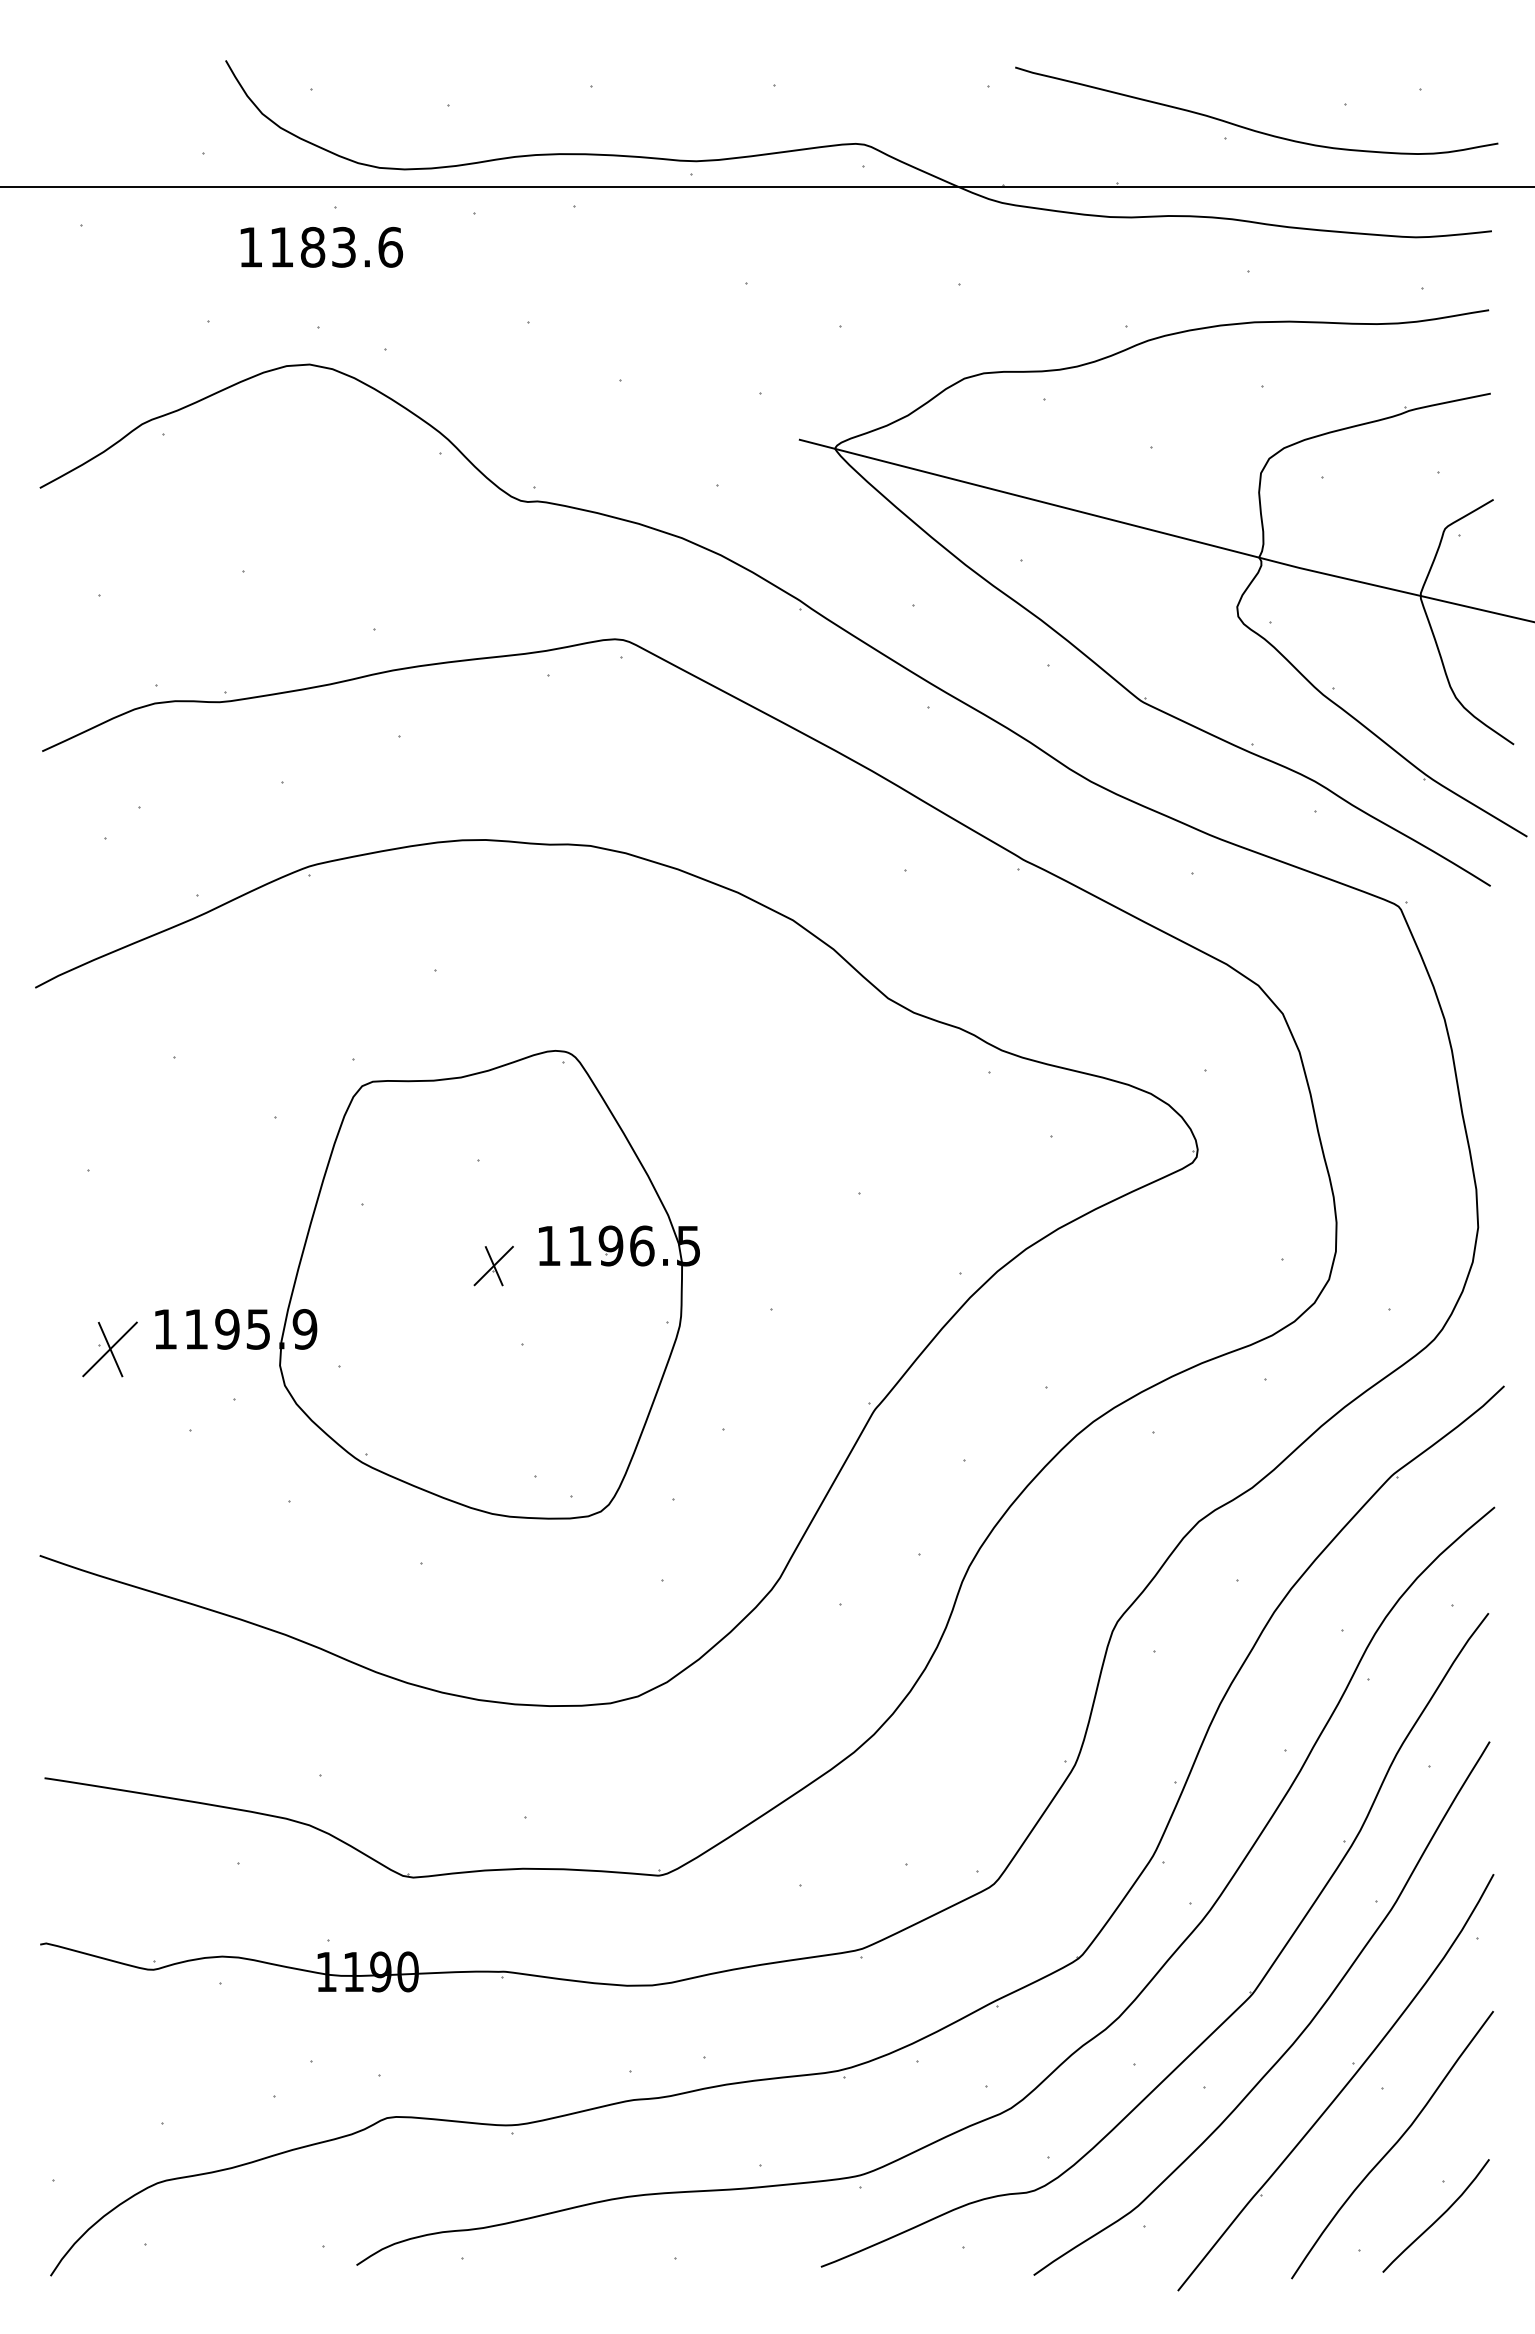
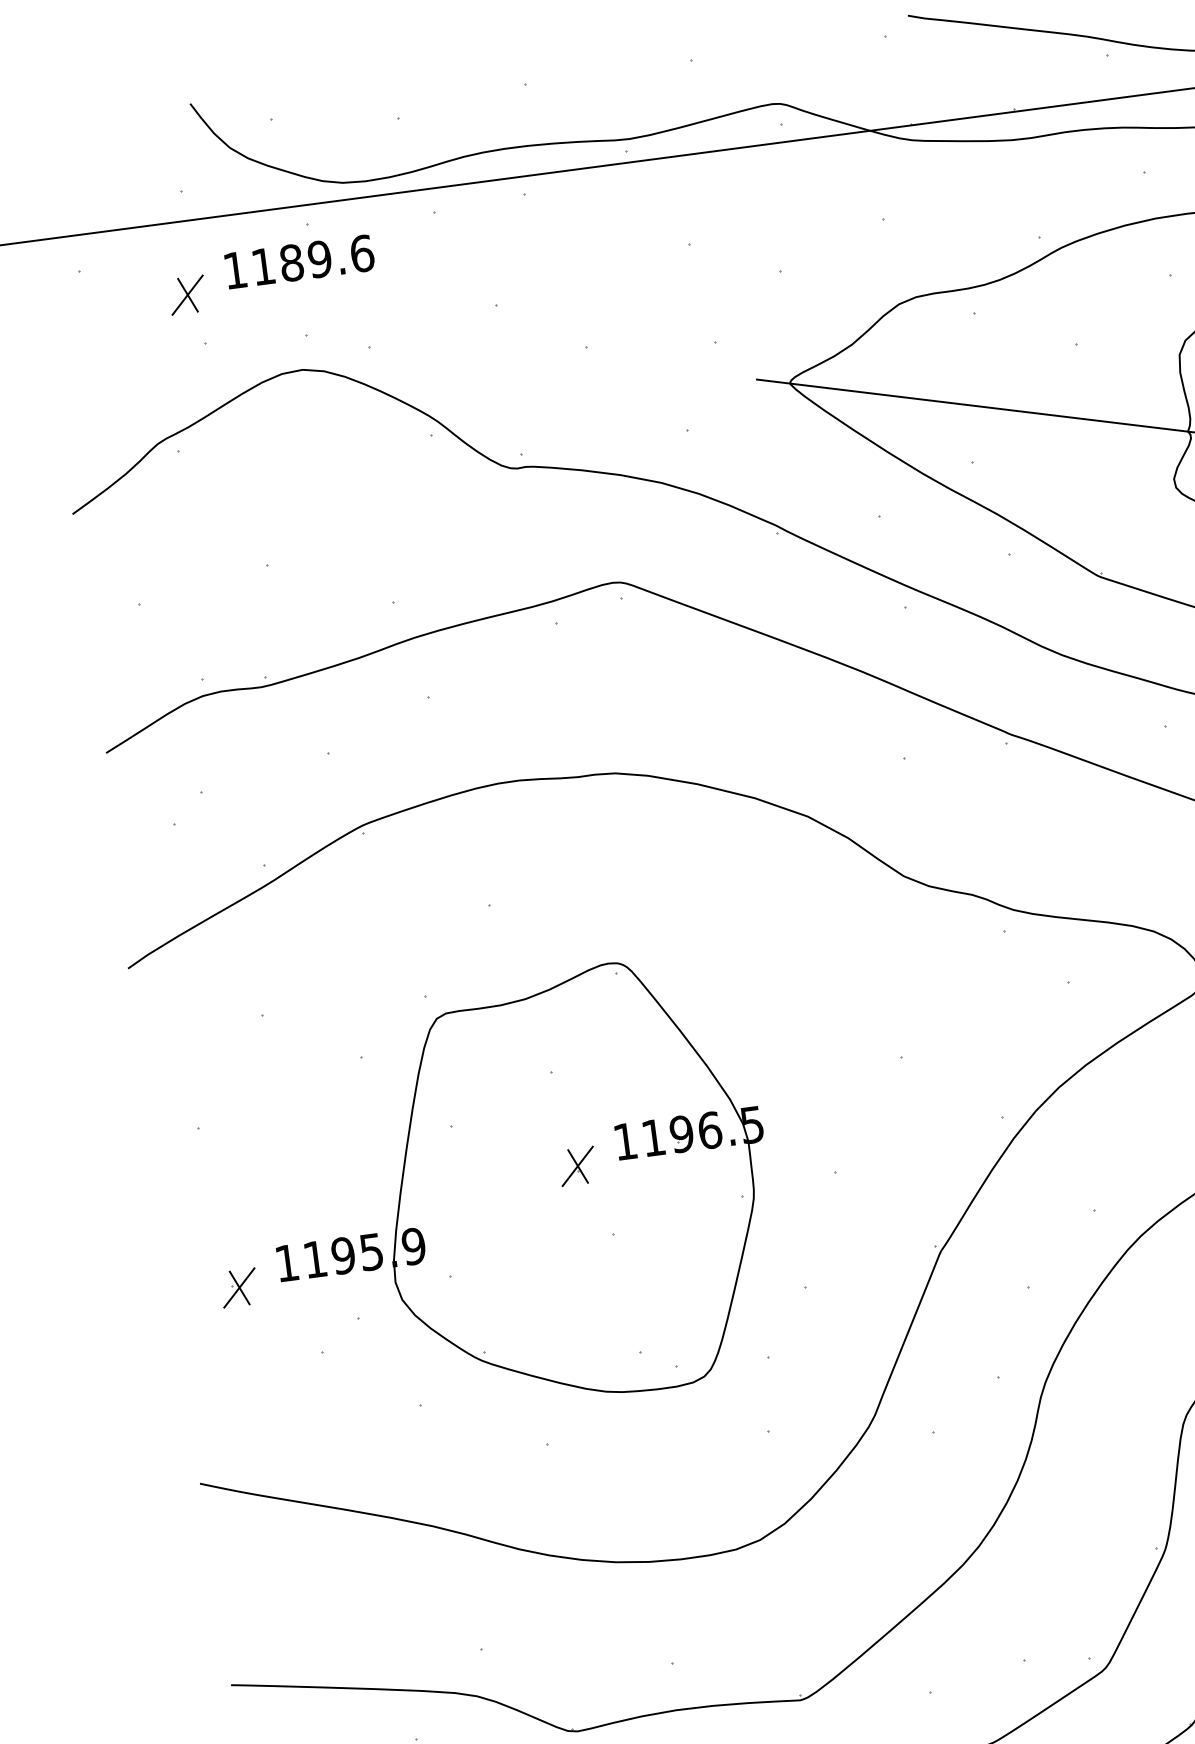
text: (343, 247) -> (319, 259), 1183.6 -> 1189.6
part: (195, 267) -> (187, 295), added
part: (110, 1349) -> (239, 1288), size x0.71

